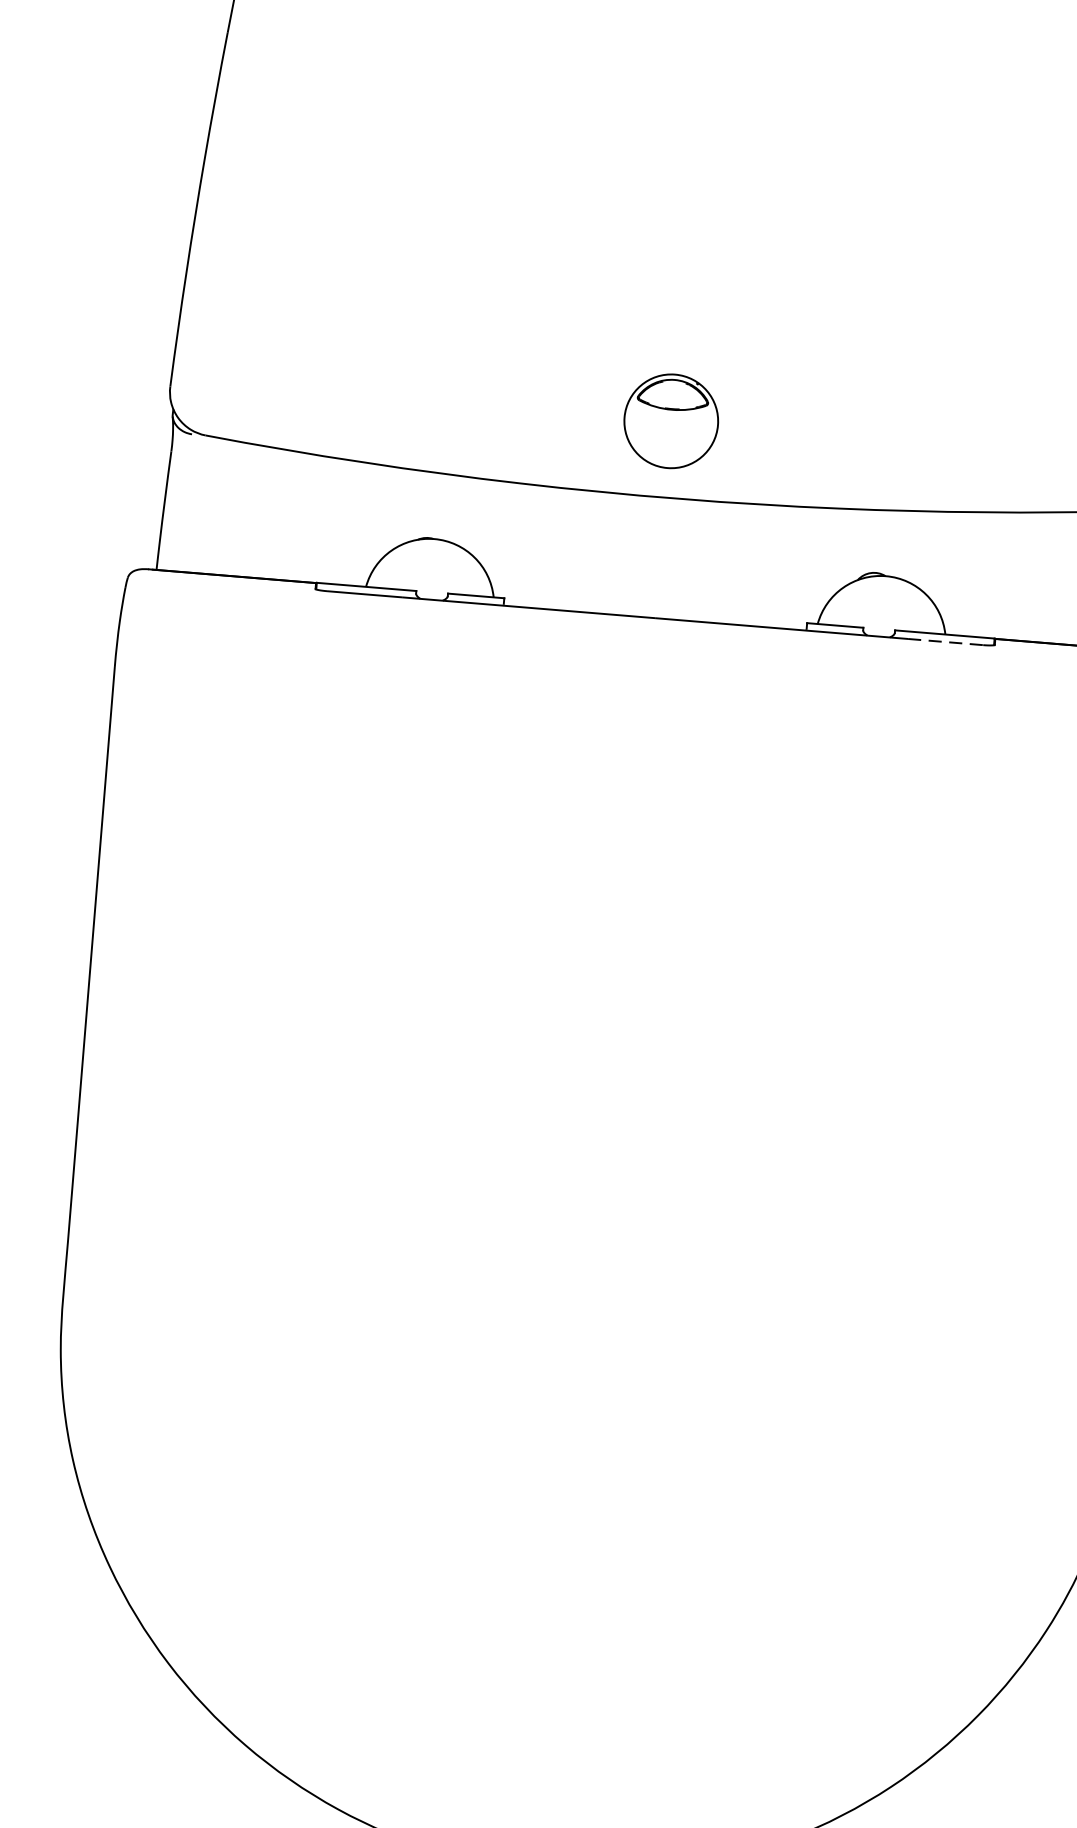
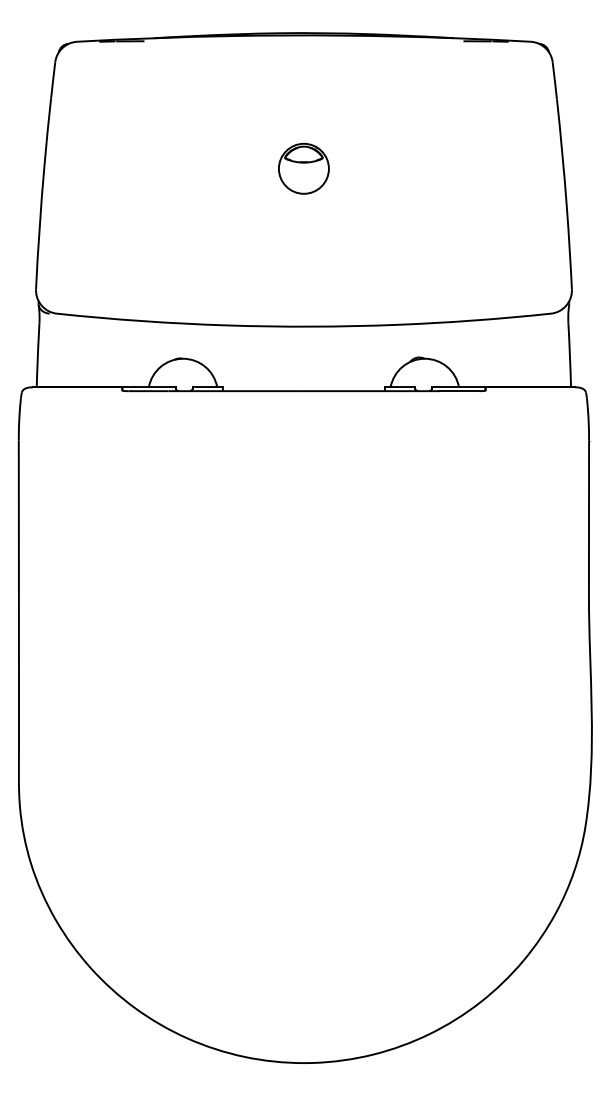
part: (670, 420) -> (303, 168), moved
line: (945, 642) -> (459, 391), dashed -> solid

